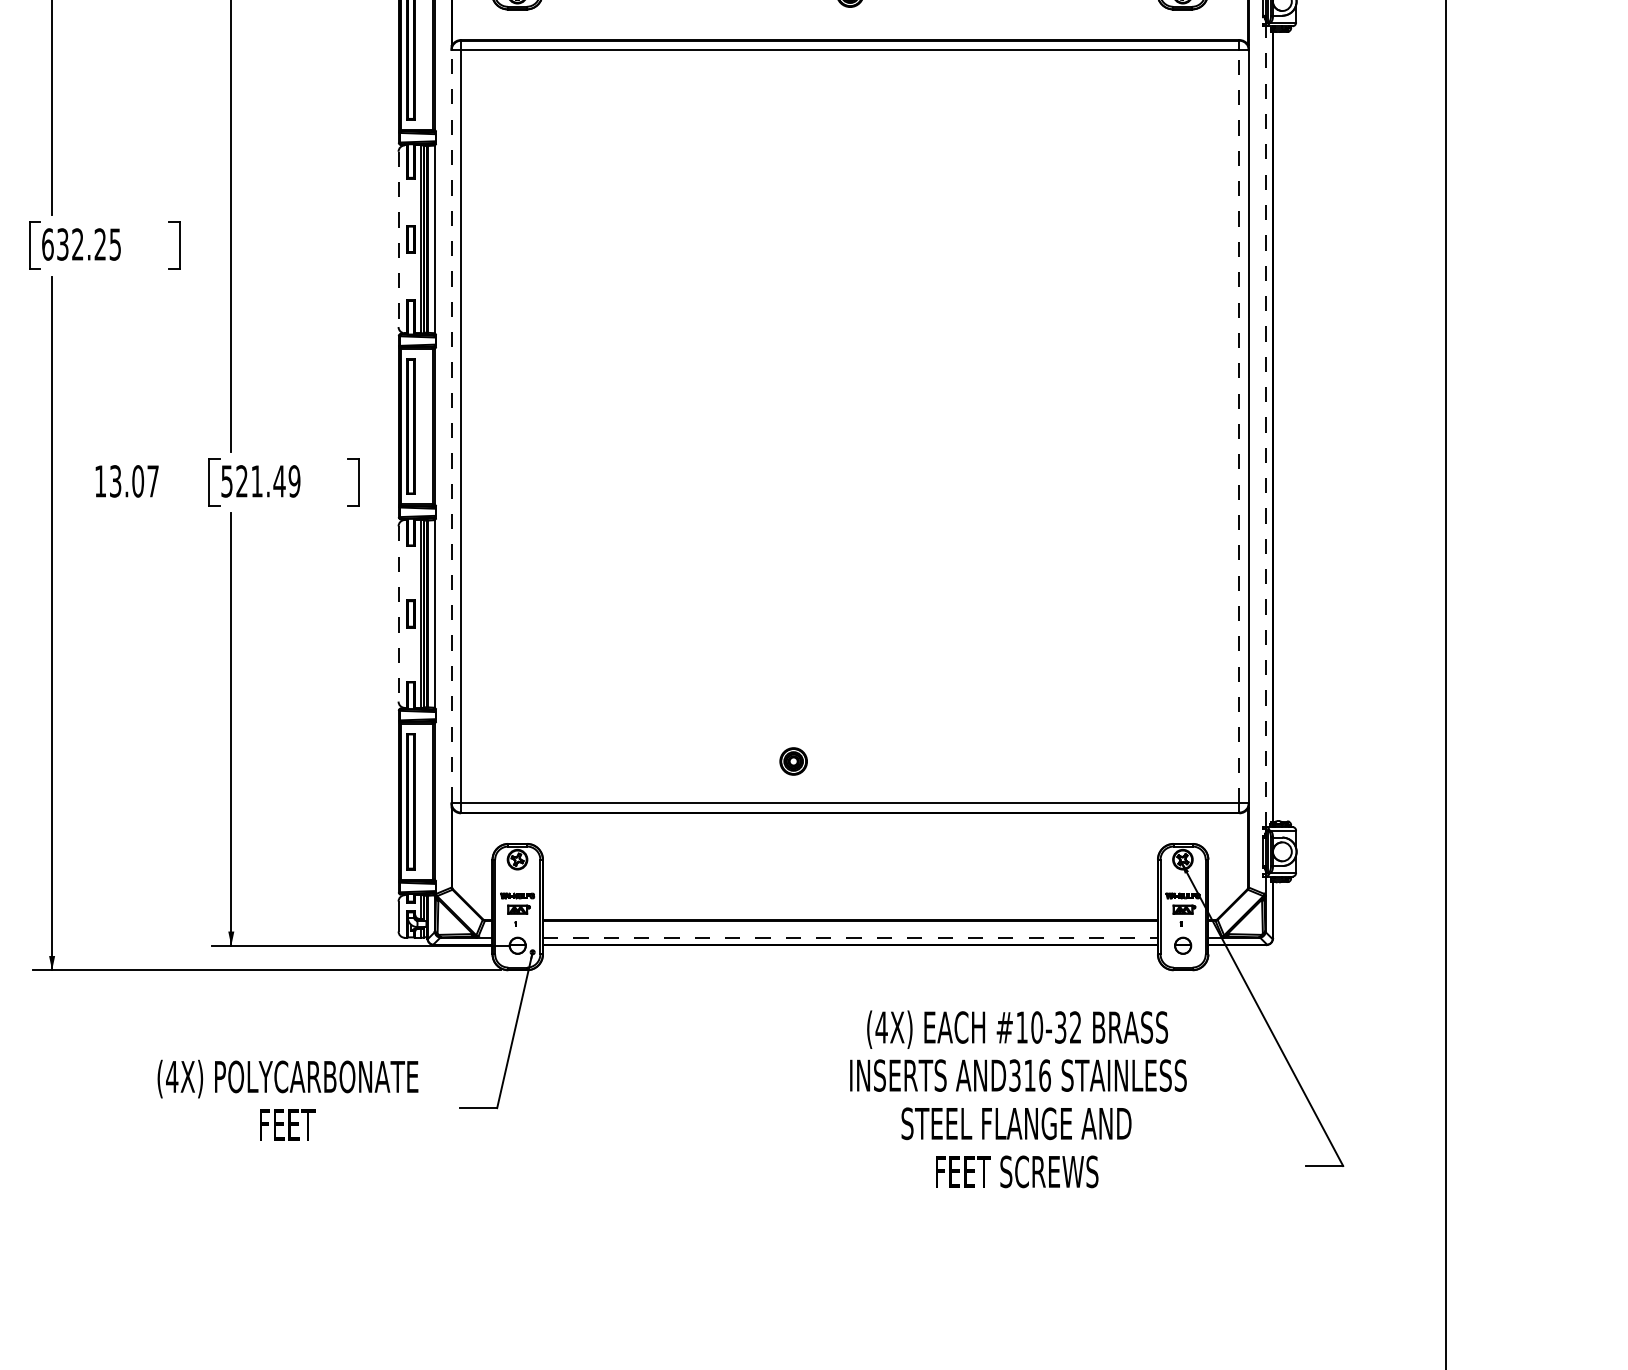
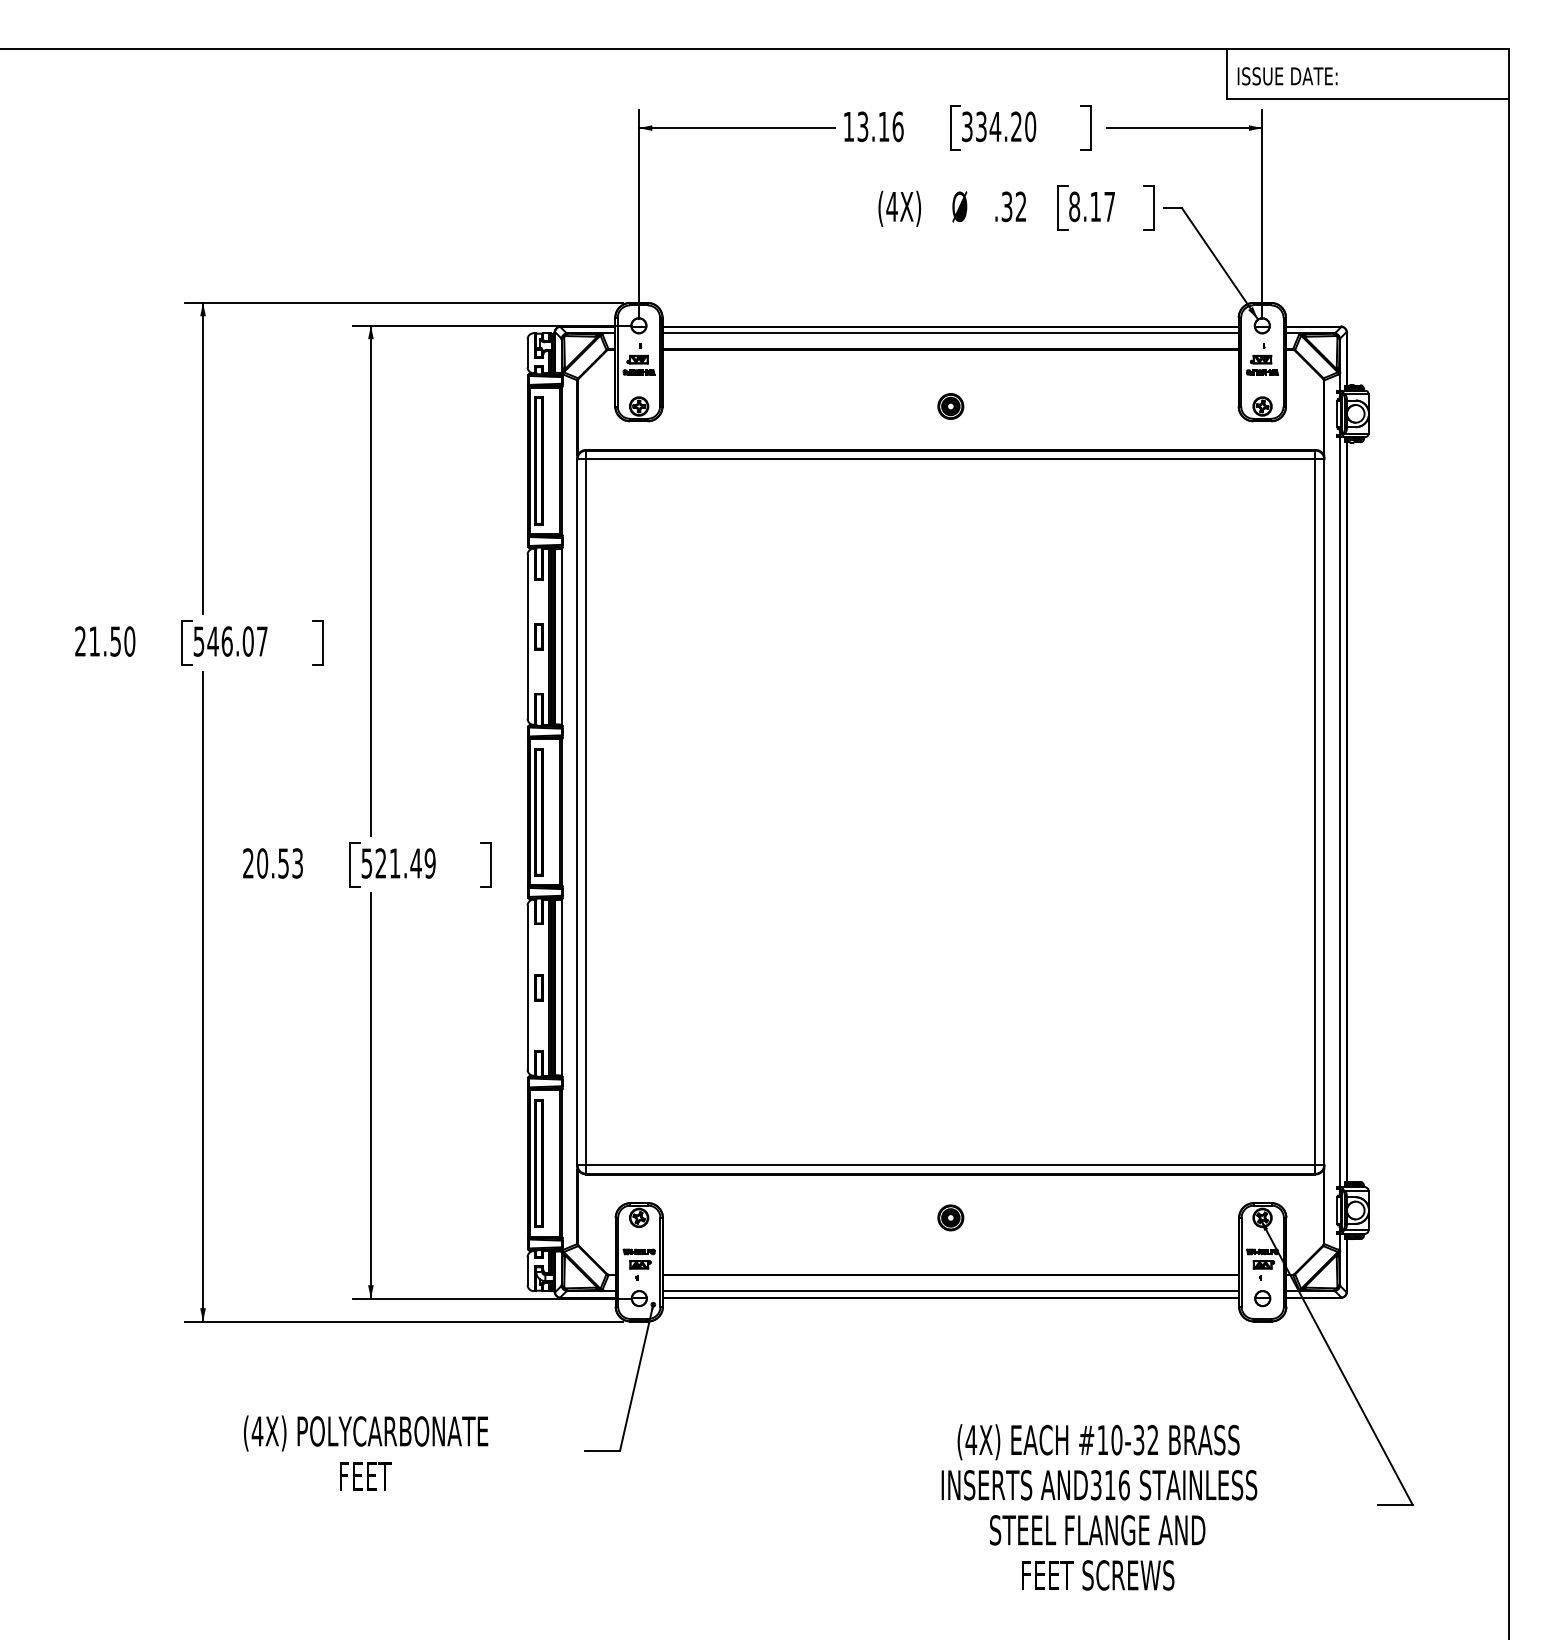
line: (398, 240) -> (527, 637), dashed -> solid
text: (81, 244) -> (230, 641), 632.25 -> 546.07
line: (1266, 425) -> (1340, 811), dashed -> solid
line: (451, 426) -> (577, 812), dashed -> solid
line: (1239, 426) -> (1315, 812), dashed -> solid
text: (126, 481) -> (272, 863), 13.07 -> 20.53
line: (398, 614) -> (527, 988), dashed -> solid
part: (793, 761) -> (950, 1217), moved
line: (850, 938) -> (951, 1291), dashed -> solid
text: (288, 1099) -> (366, 1452), moved
text: (1018, 1099) -> (1099, 1507), moved

